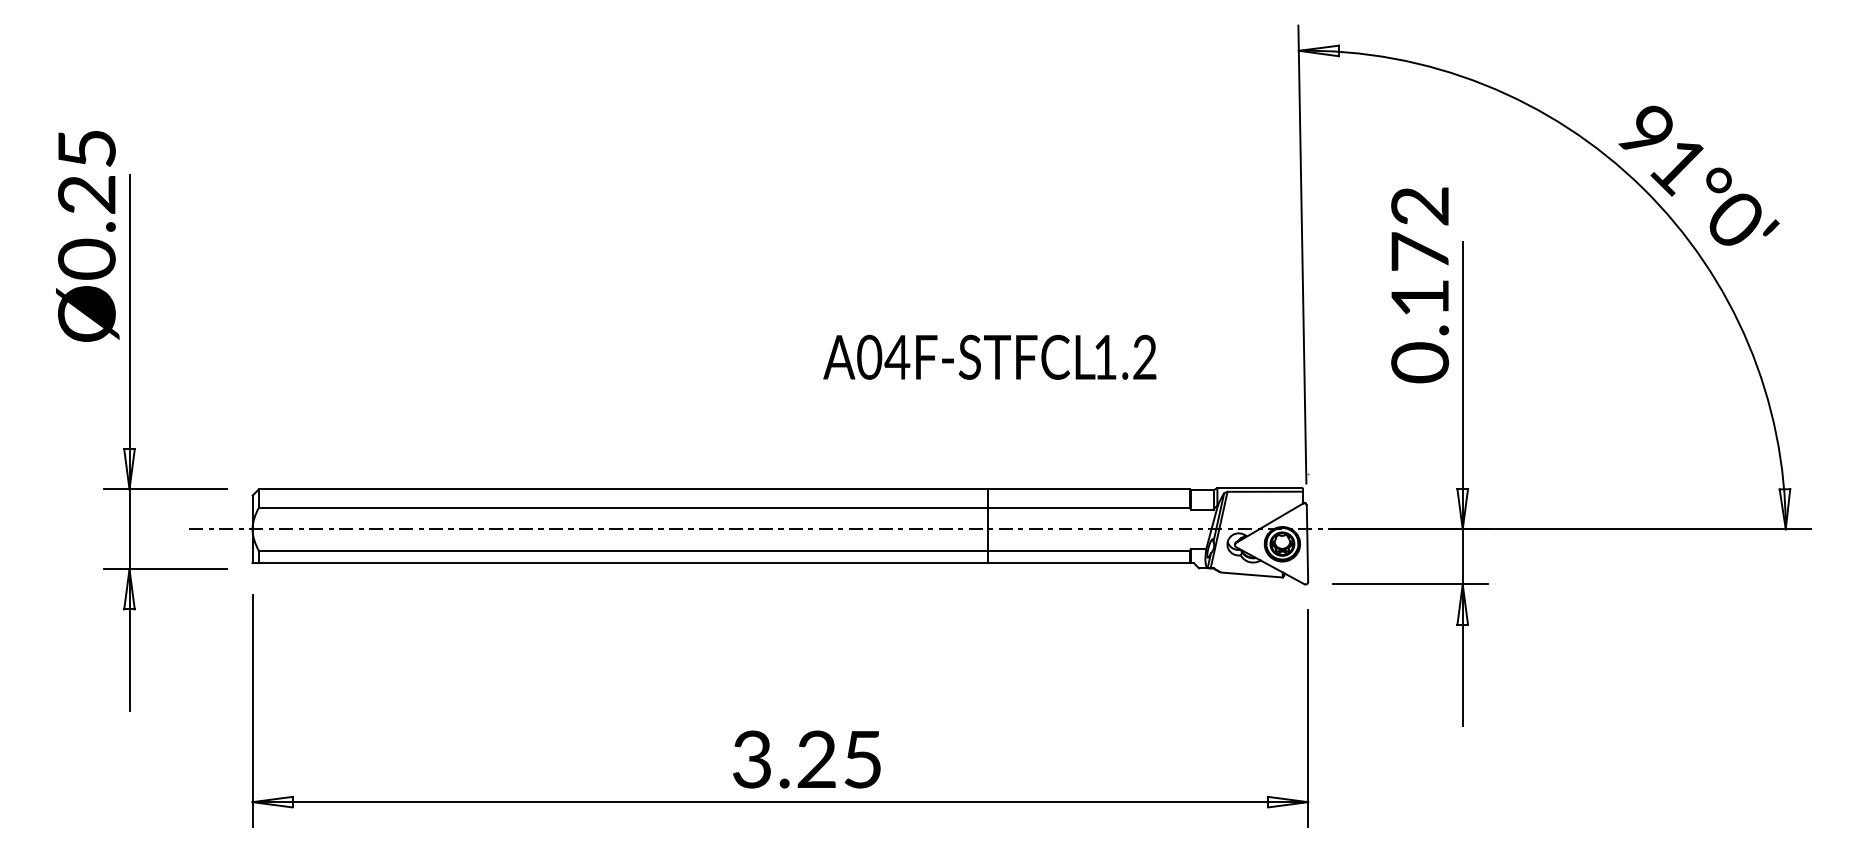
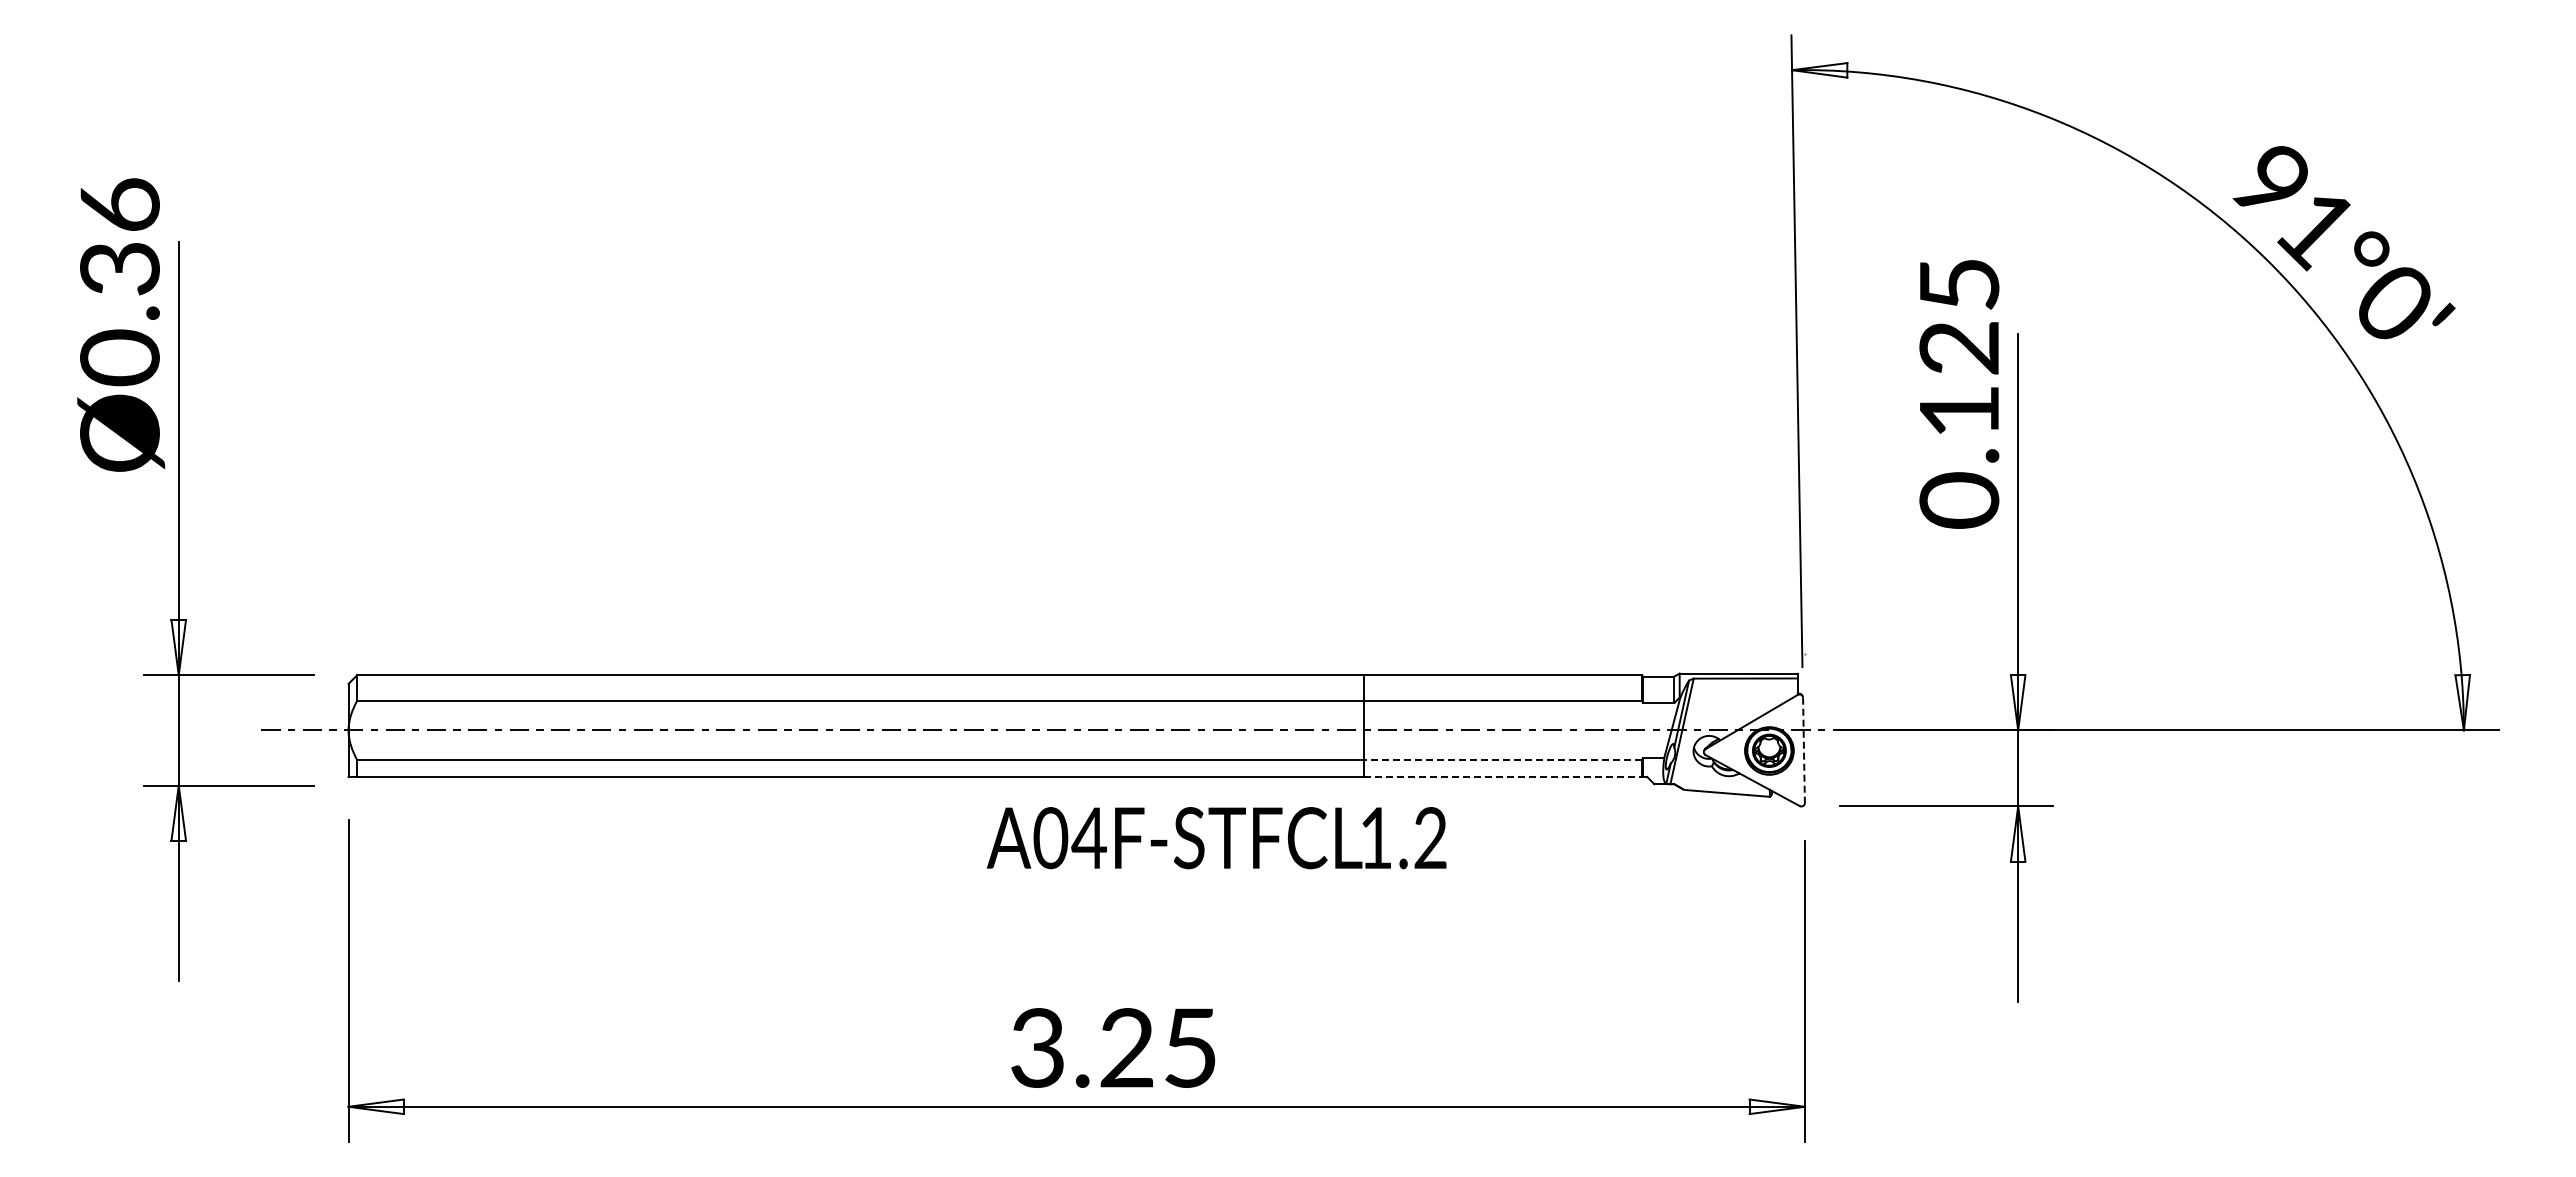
text: (86, 171) -> (119, 236), Ø0.25 -> Ø0.36
text: (1420, 229) -> (1959, 316), 0.172 -> 0.125
text: (989, 357) -> (1216, 838), moved
line: (1307, 543) -> (1803, 750), solid -> dashed
line: (1088, 551) -> (1502, 760), solid -> dashed
line: (1089, 562) -> (1503, 776), solid -> dashed

